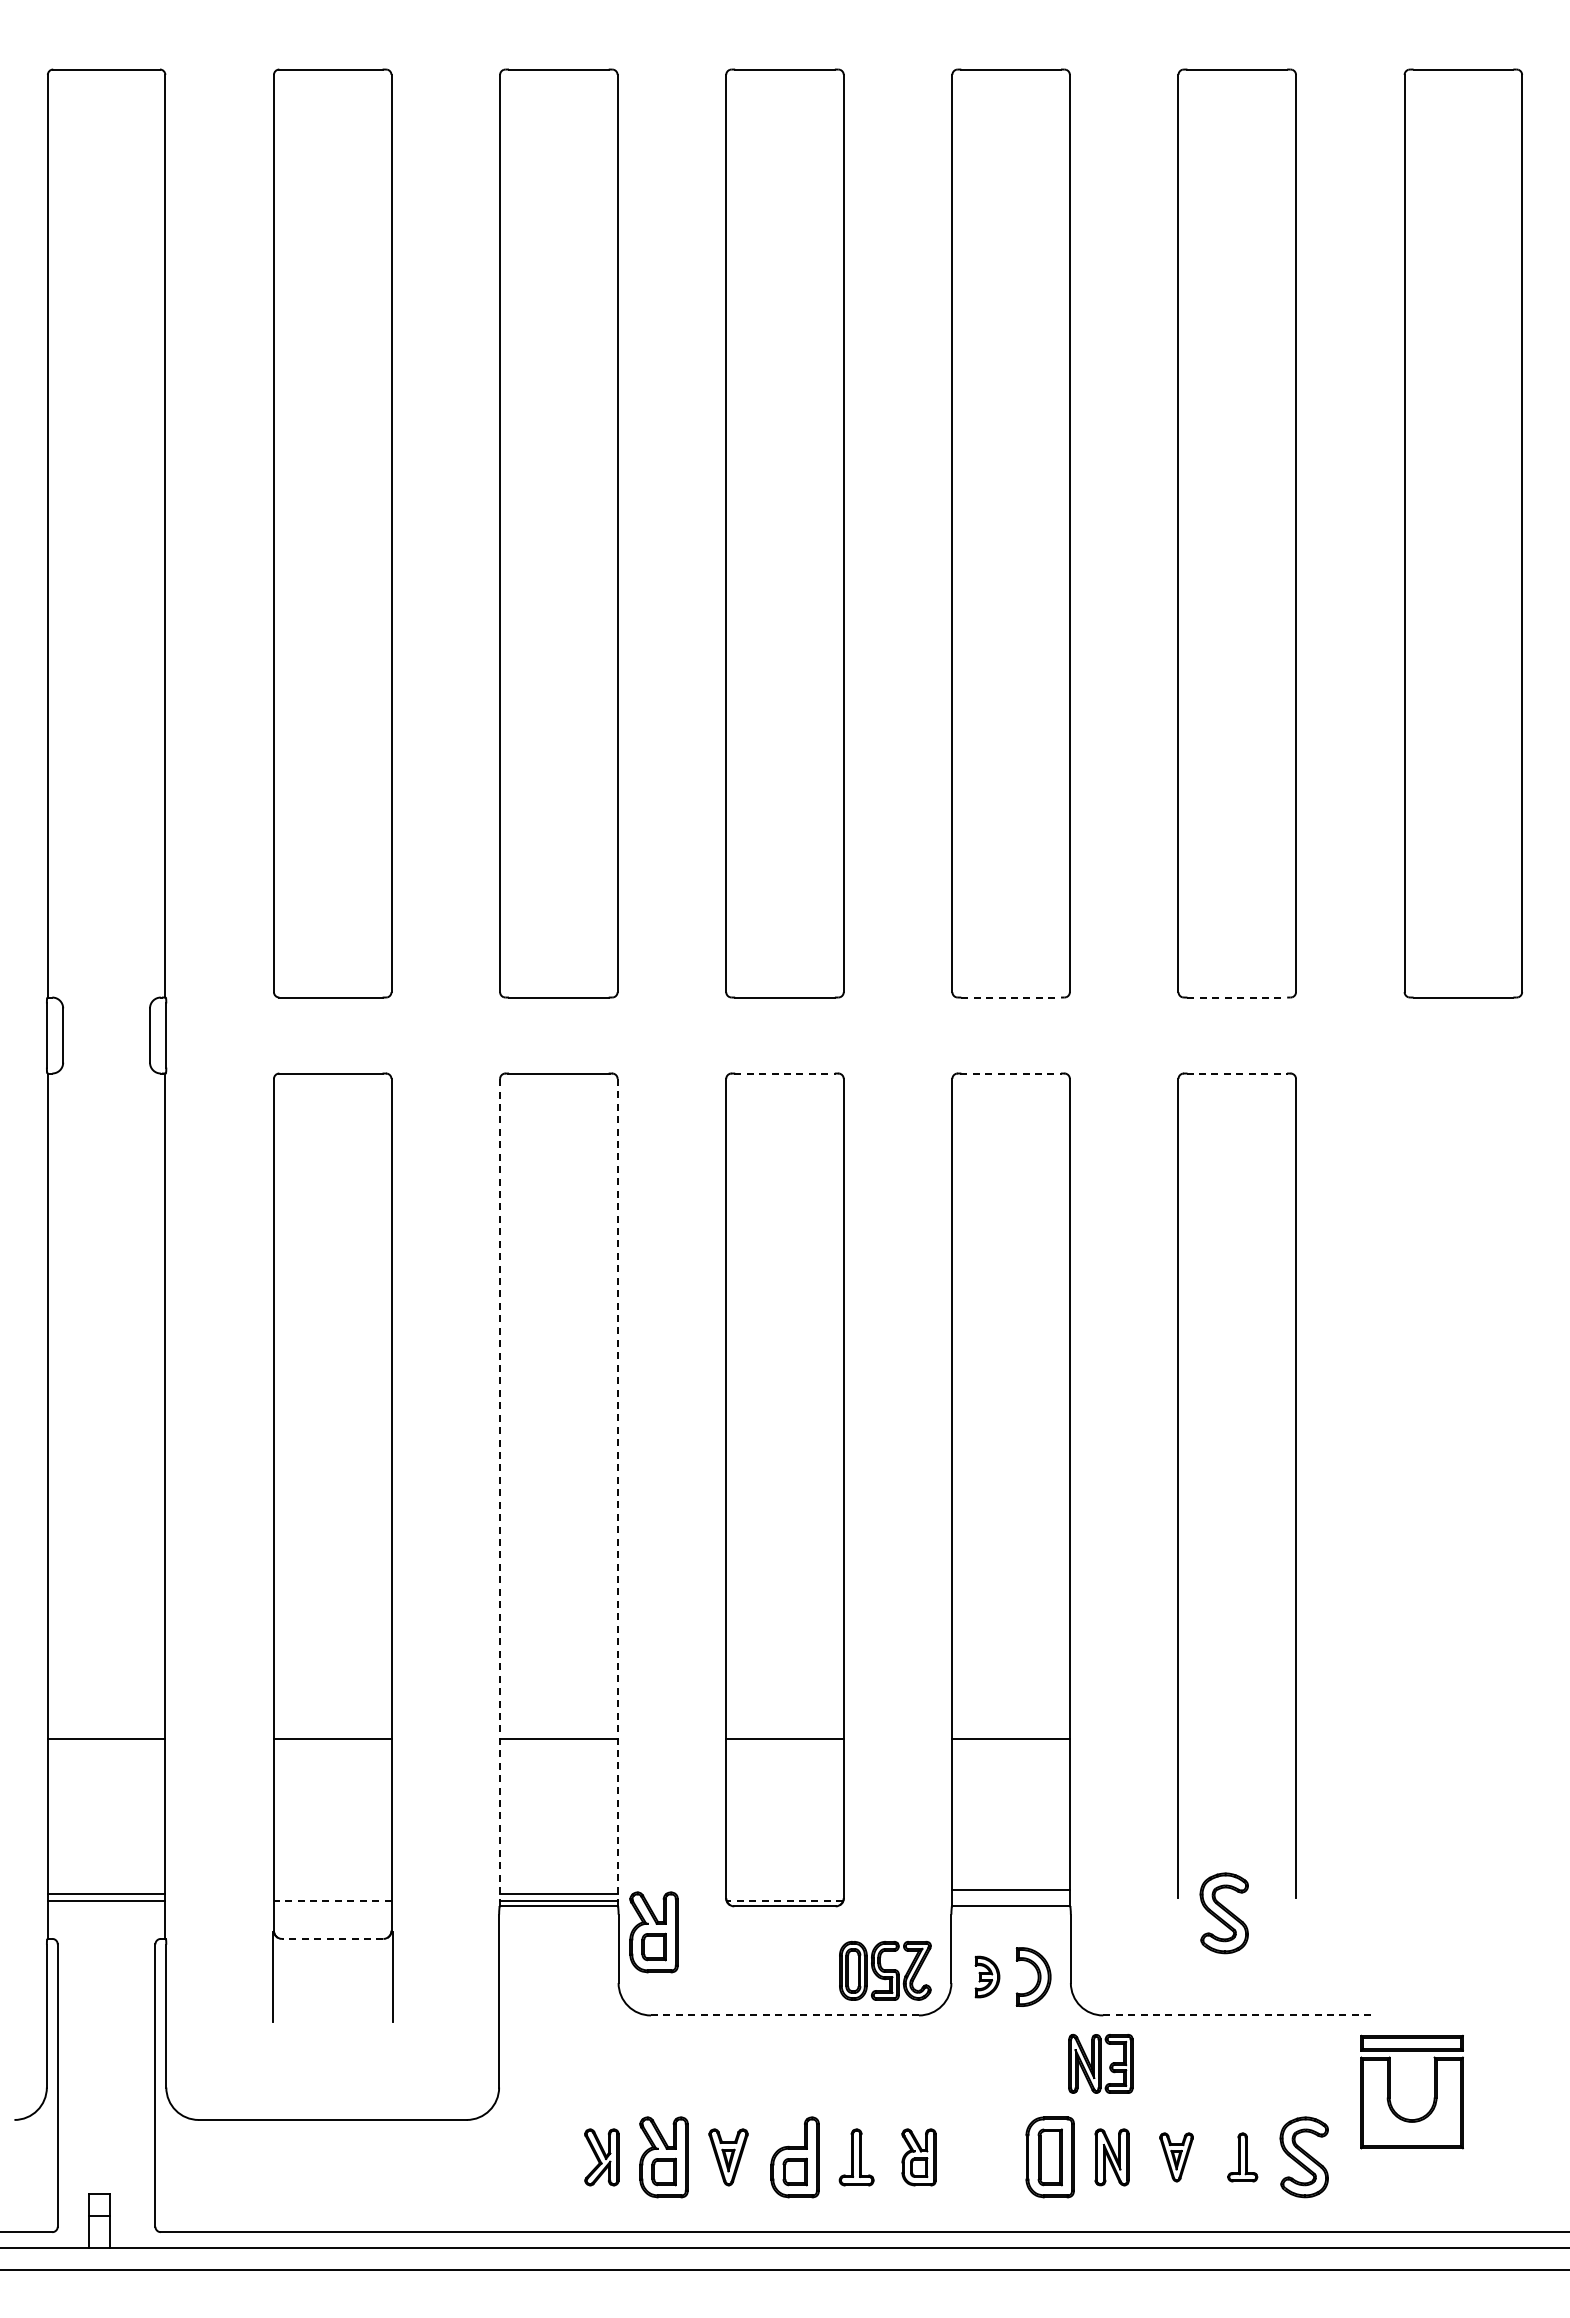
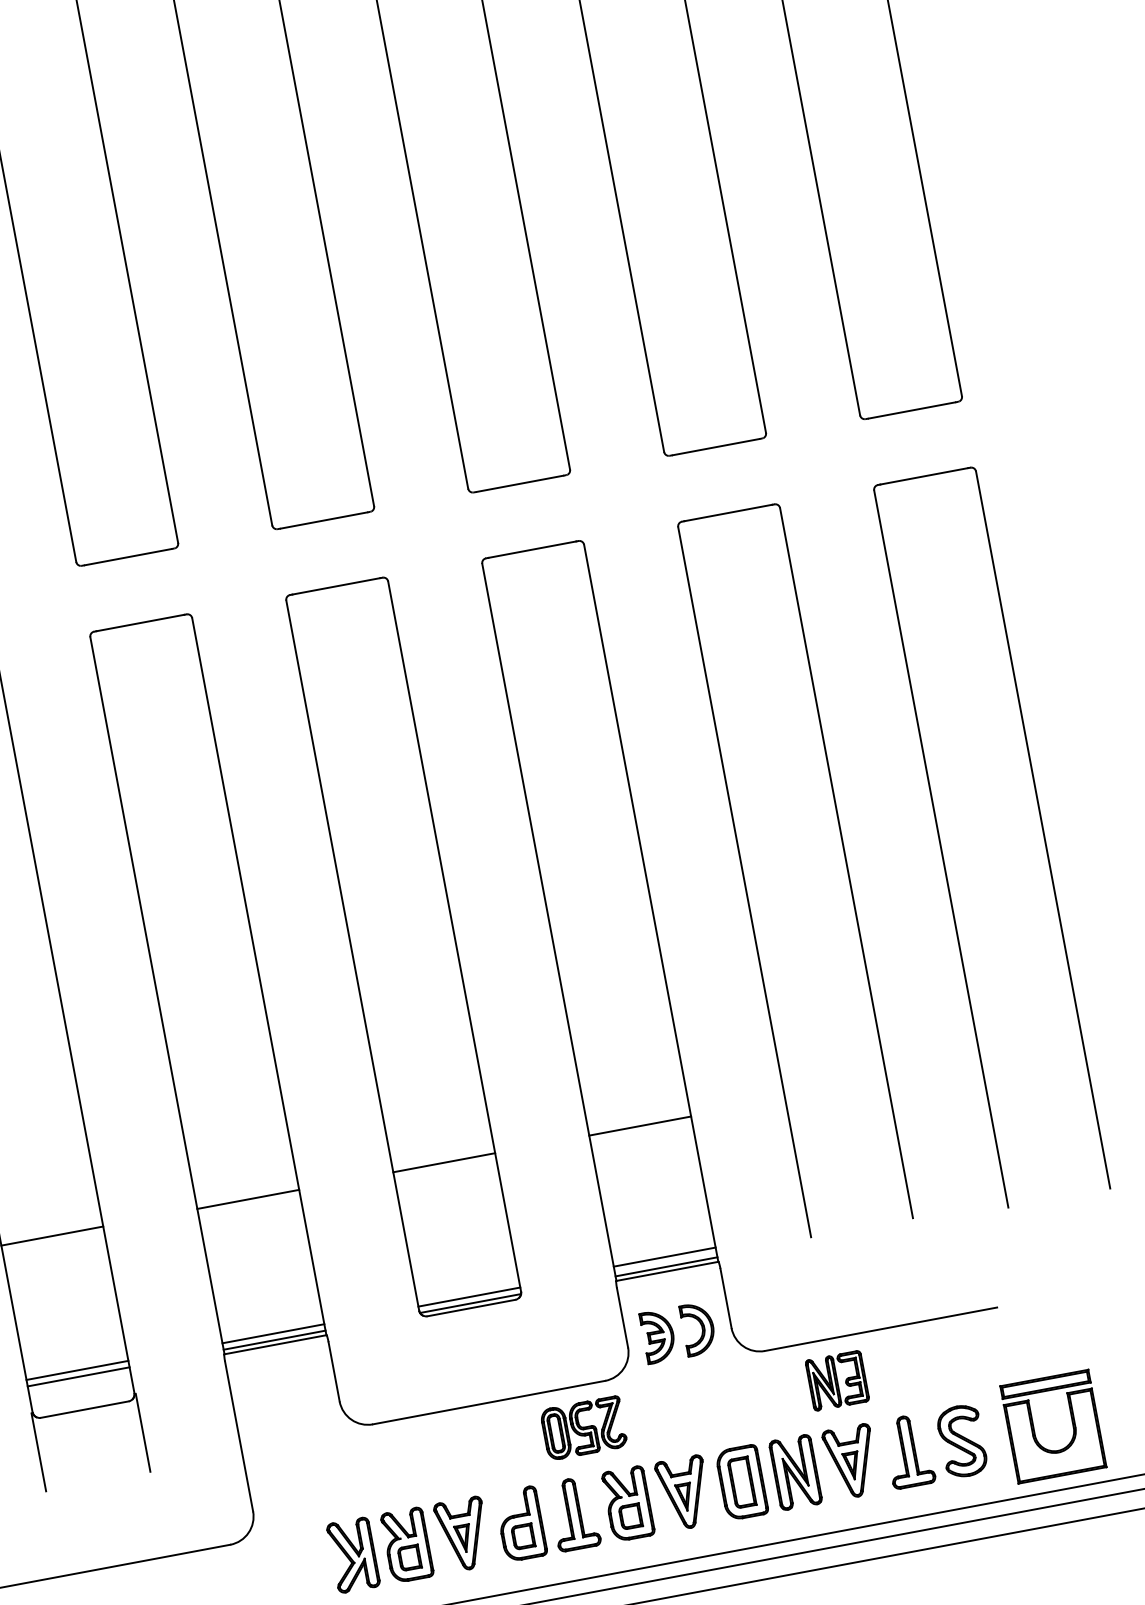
line: (1011, 997) -> (520, 483), dashed -> solid
line: (1237, 997) -> (716, 447), dashed -> solid
line: (785, 1073) -> (336, 586), dashed -> solid
line: (1011, 1073) -> (532, 549), dashed -> solid
line: (1237, 1073) -> (728, 512), dashed -> solid
part: (1405, 1489) -> (941, 846), added
line: (500, 1492) -> (157, 995), dashed -> solid
line: (617, 1492) -> (259, 976), dashed -> solid
line: (332, 1893) -> (77, 1370), added
line: (784, 1893) -> (468, 1296), added
line: (332, 1901) -> (78, 1377), dashed -> solid
line: (784, 1901) -> (470, 1303), dashed -> solid
line: (1010, 1901) -> (666, 1267), added
part: (1223, 1913) -> (852, 1243), removed
part: (653, 1932) -> (361, 1352), removed
line: (332, 1938) -> (84, 1409), dashed -> solid
part: (885, 1970) -> (584, 1427), moved
part: (987, 1976) -> (658, 1335), size x1.43
line: (784, 2015) -> (488, 1402), dashed -> solid
line: (1237, 2015) -> (881, 1329), dashed -> solid
part: (1100, 2063) -> (837, 1380), moved
part: (1390, 2091) -> (1034, 1429), moved
part: (601, 2157) -> (353, 1555), size x1.43
part: (728, 2157) -> (463, 1534), size x1.43
part: (856, 2157) -> (574, 1514), size x1.43
part: (918, 2157) -> (627, 1504), size x1.43
part: (983, 2157) -> (684, 1493), added
part: (1111, 2157) -> (795, 1472), size x1.43
part: (1176, 2157) -> (851, 1462), size x1.67
part: (1242, 2157) -> (908, 1451), size x1.67

